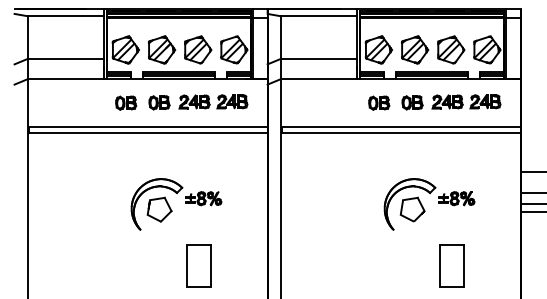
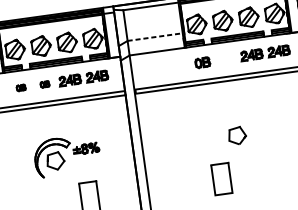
line: (319, 58) -> (155, 36), solid -> dashed
part: (126, 102) -> (21, 87), size x0.6
part: (159, 102) -> (44, 84), size x0.6
part: (412, 102) -> (226, 59), removed
part: (438, 203) -> (255, 128), removed
part: (451, 265) -> (221, 179), moved

